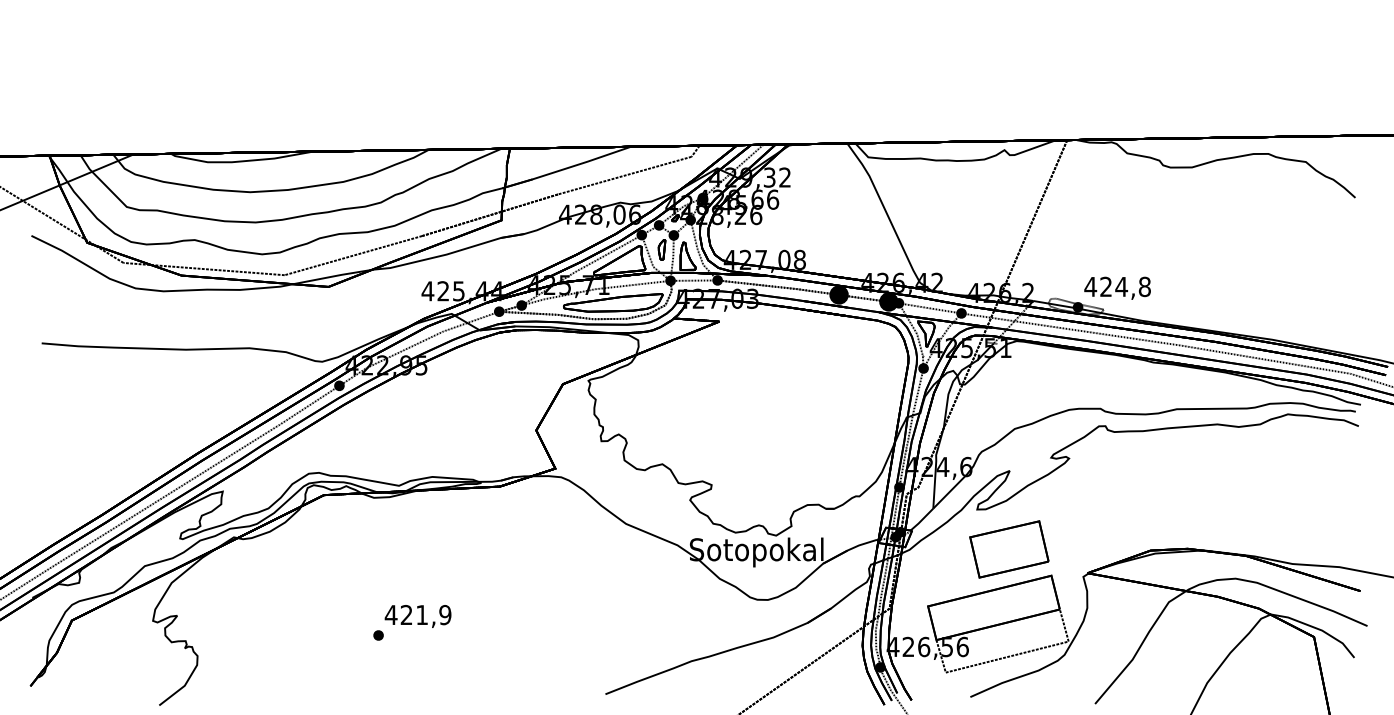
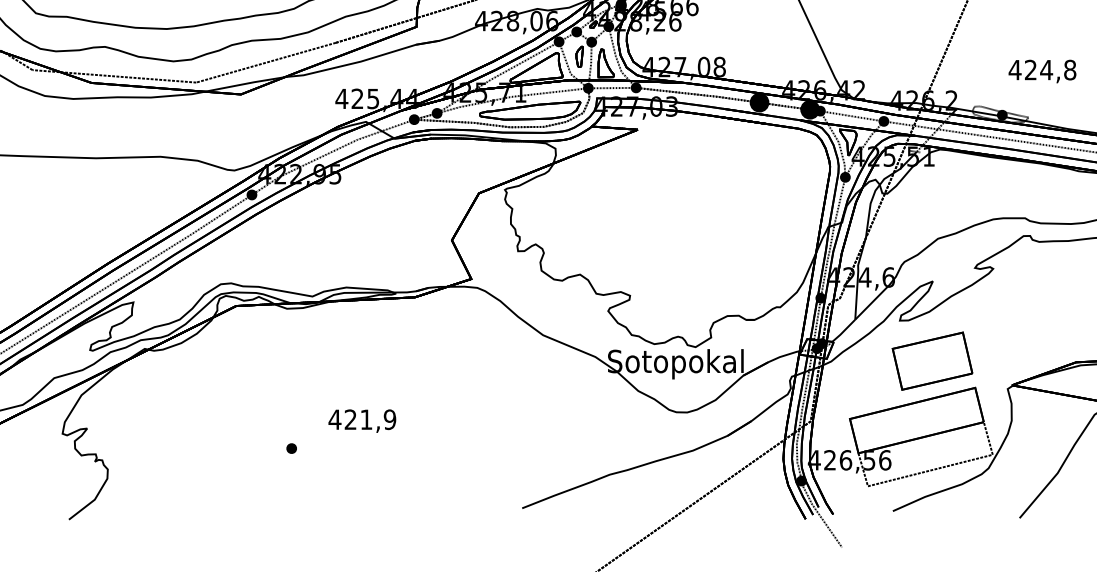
text: (1117, 287) -> (1042, 70), moved
text: (417, 616) -> (361, 421), moved

